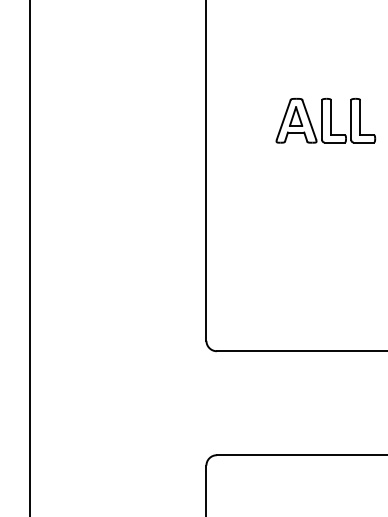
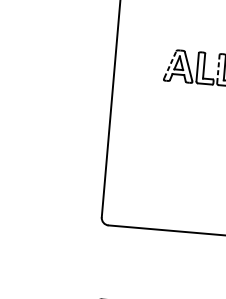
line: (283, 119) -> (170, 64), solid -> dashed
line: (351, 120) -> (218, 69), solid -> dashed

